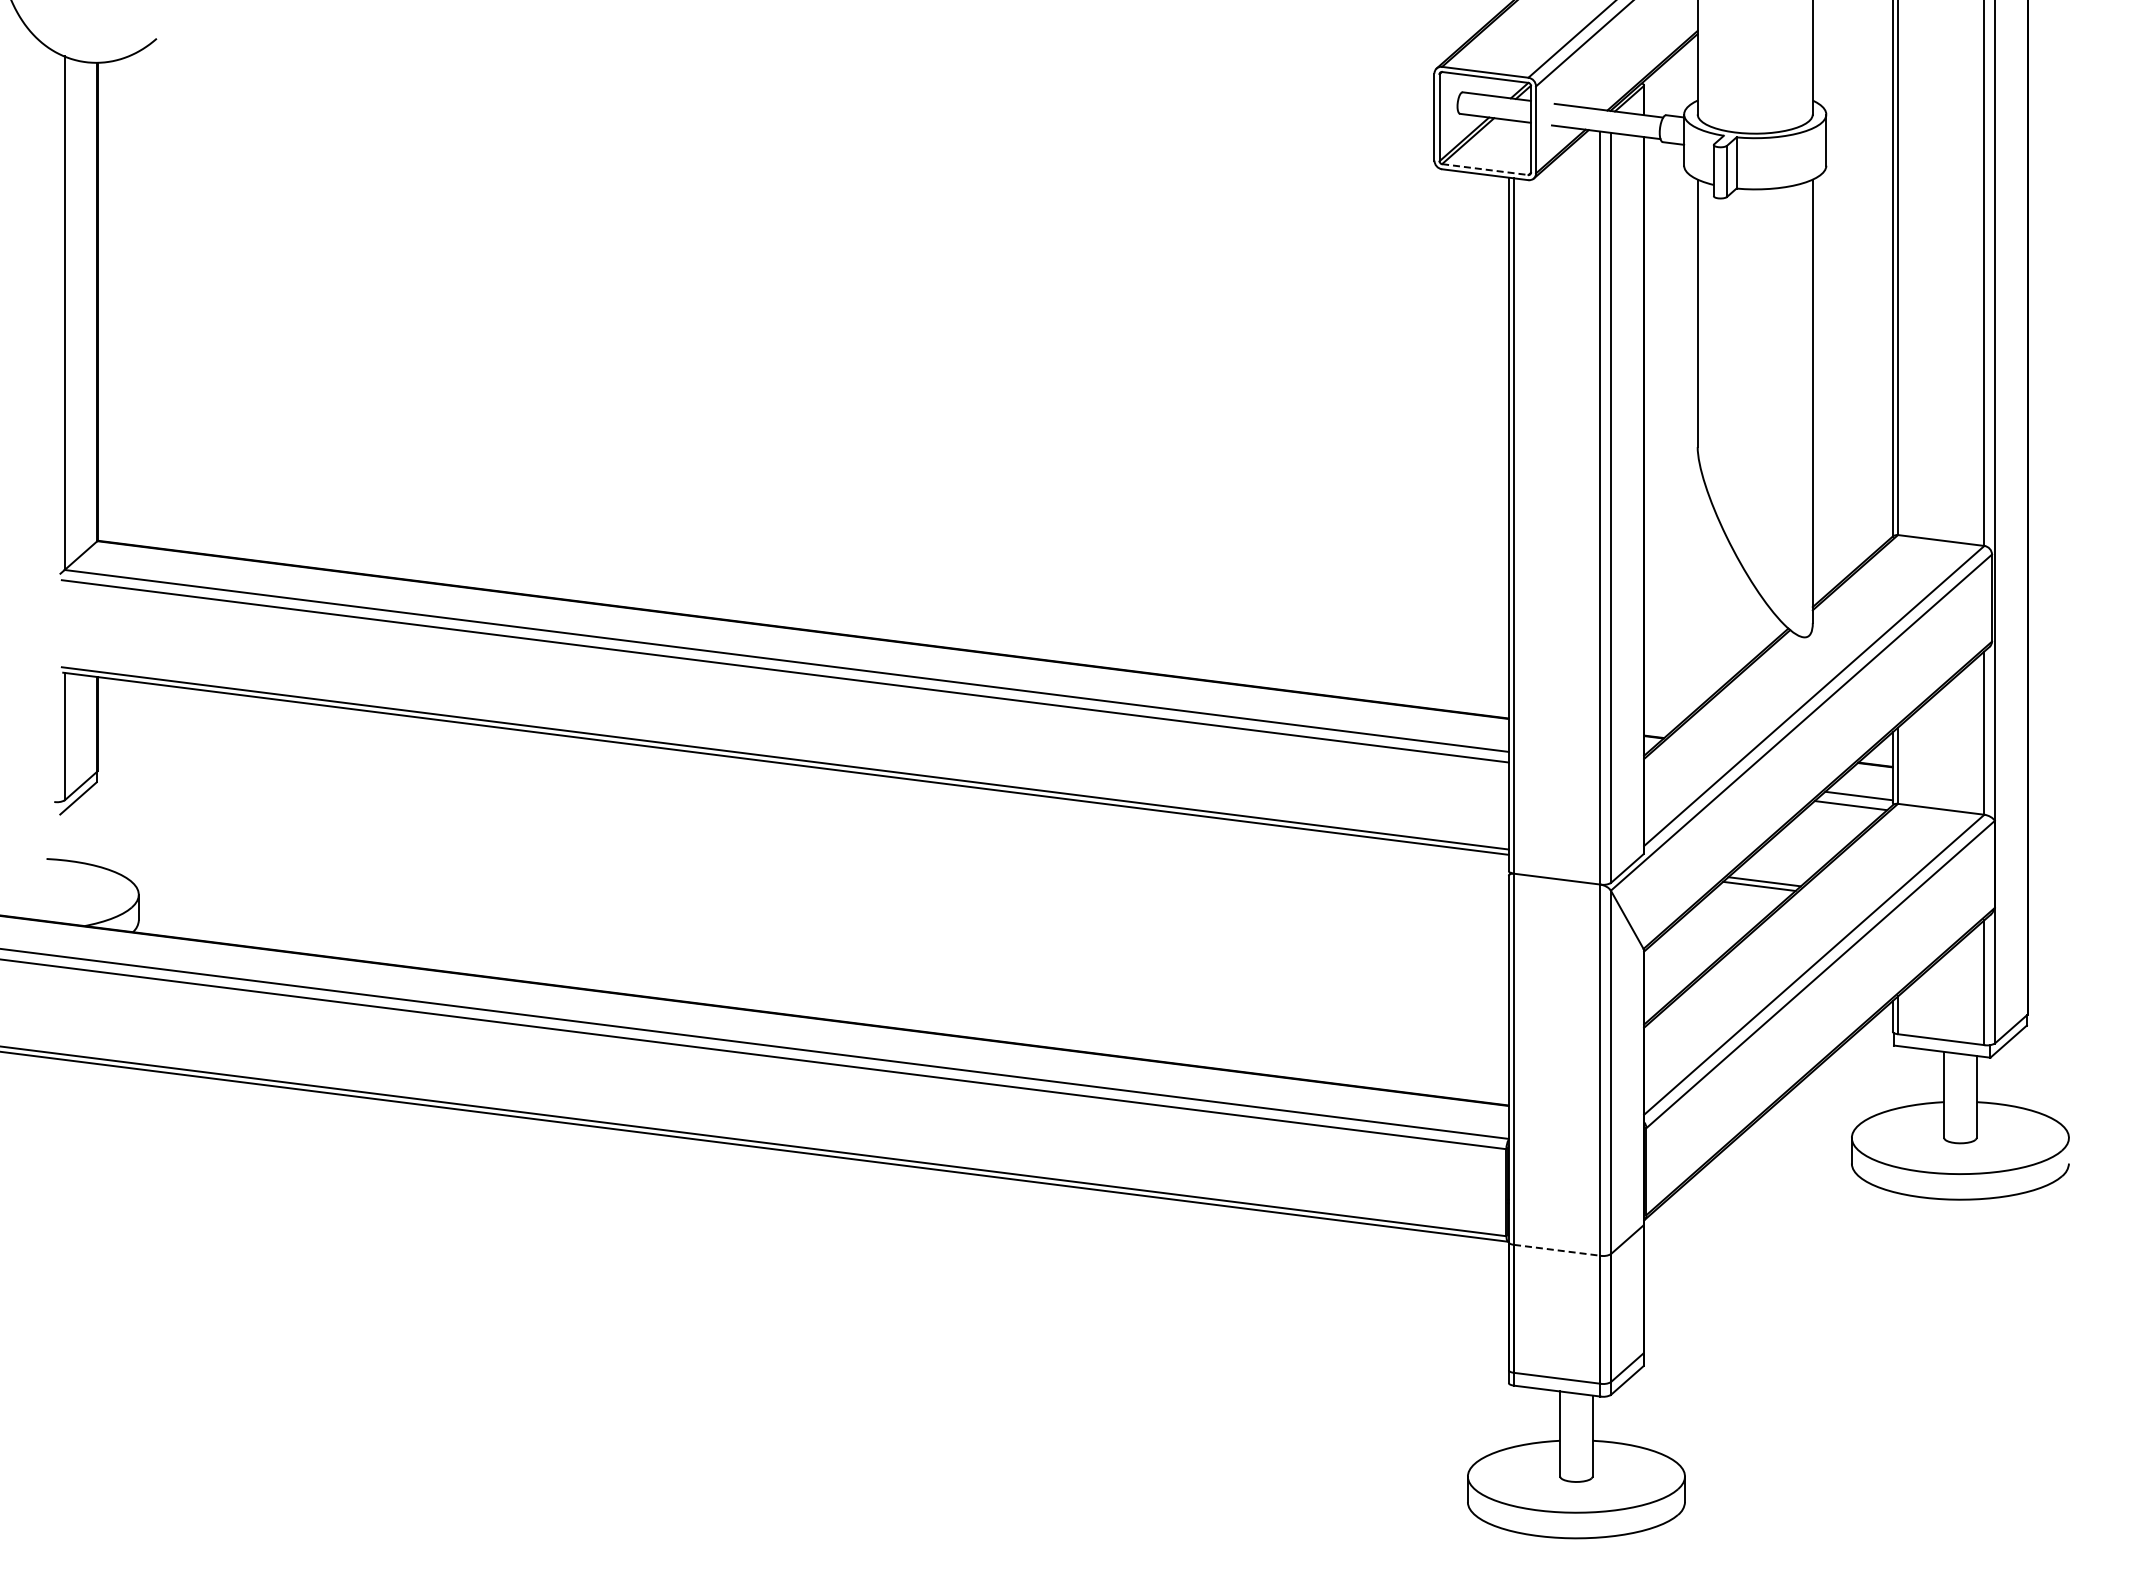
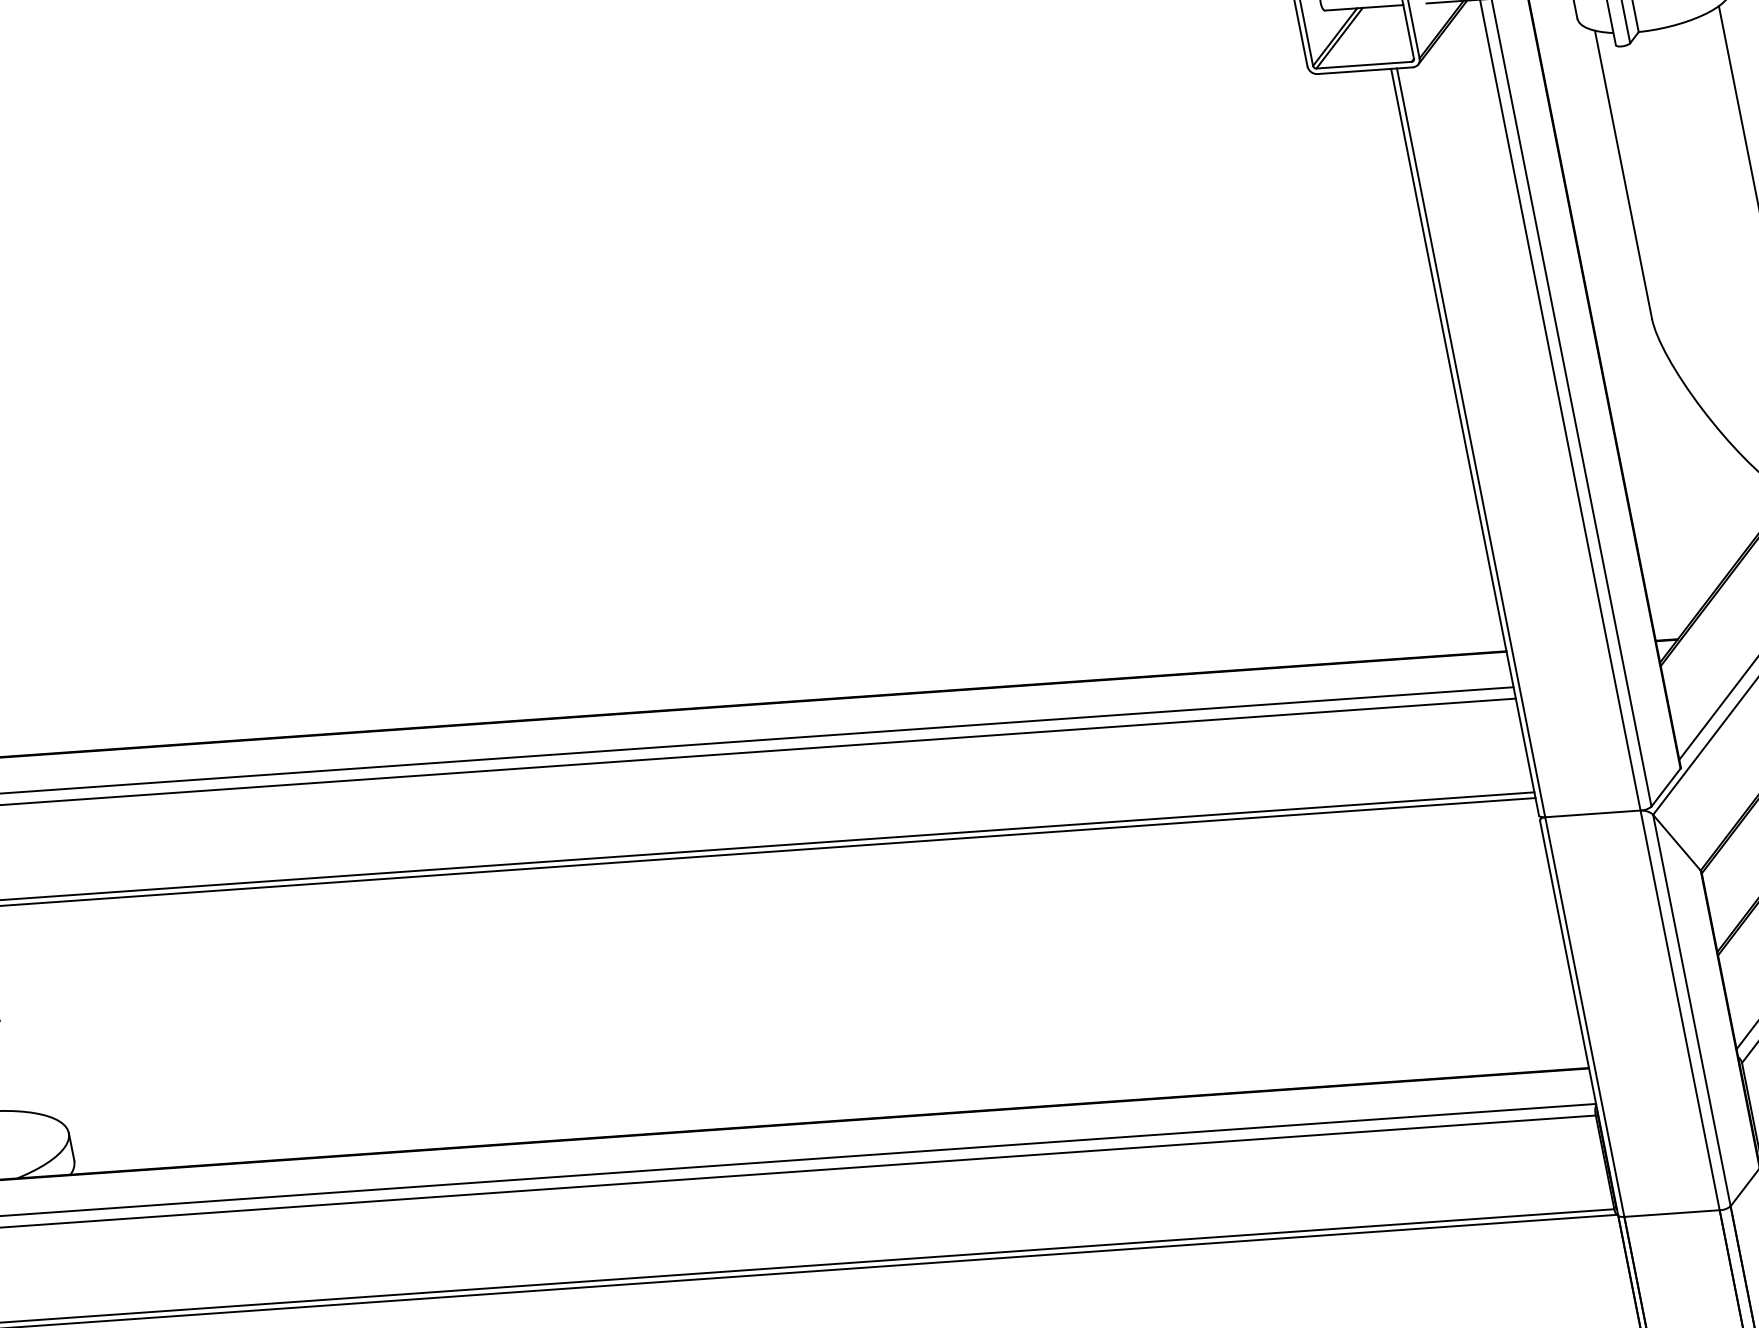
line: (1485, 169) -> (1364, 65), dashed -> solid
line: (1557, 1250) -> (1672, 1213), dashed -> solid

